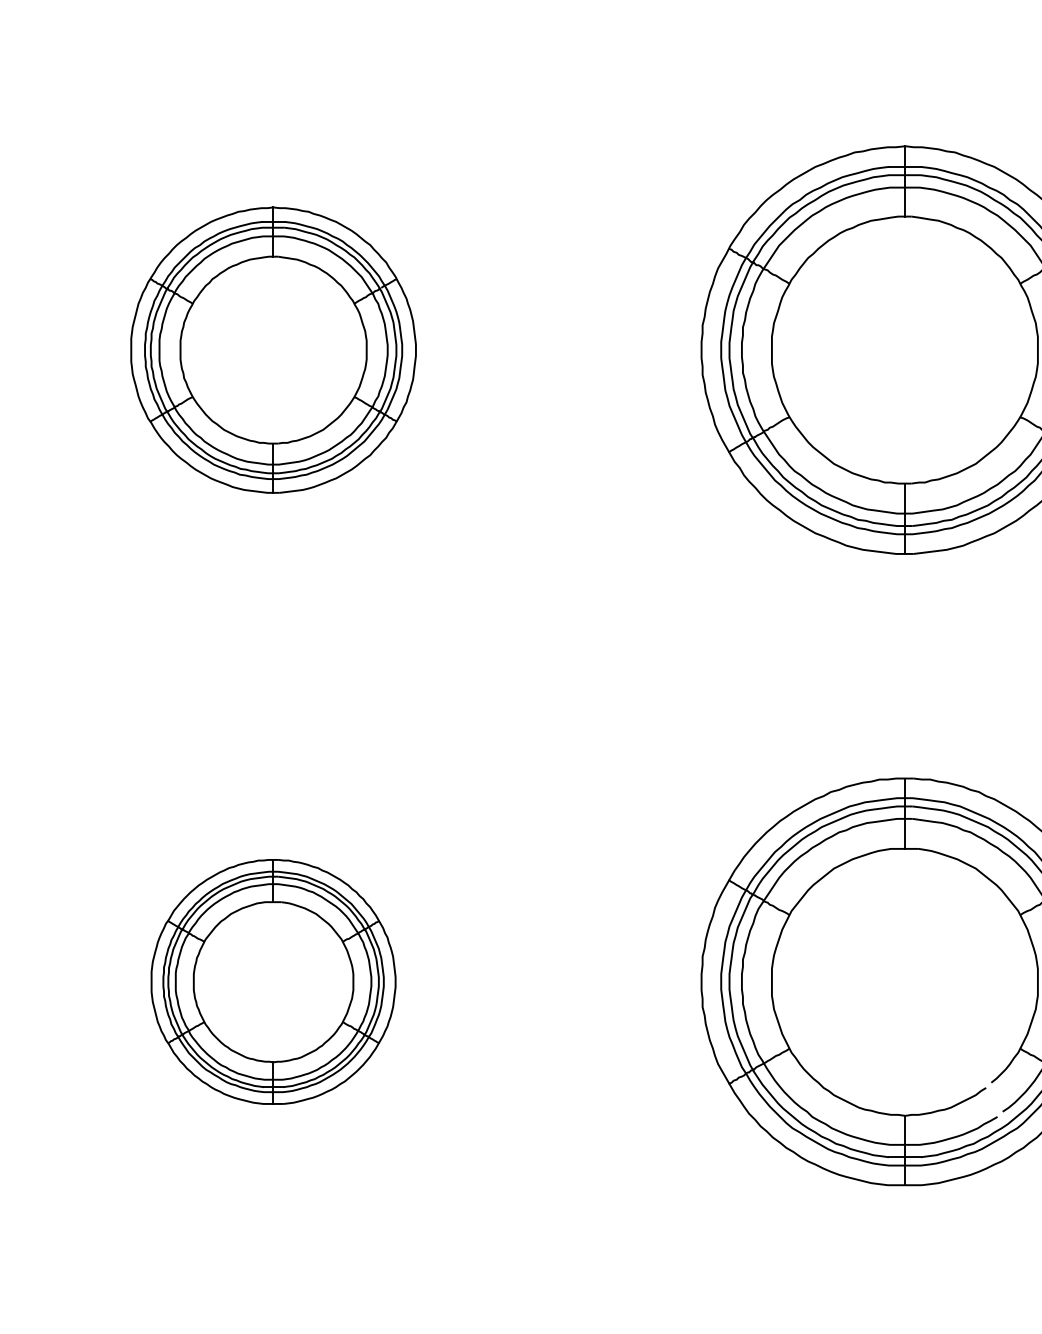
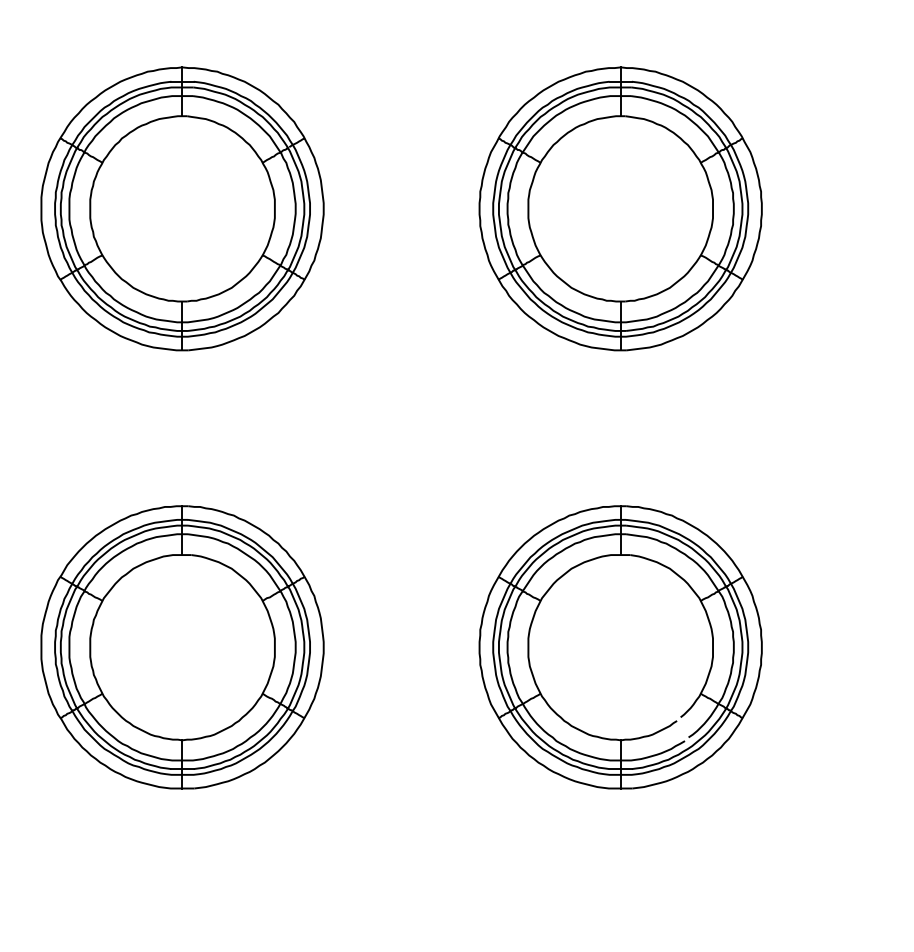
part: (273, 349) -> (182, 208), size x1.43
part: (273, 982) -> (182, 647), size x1.67

